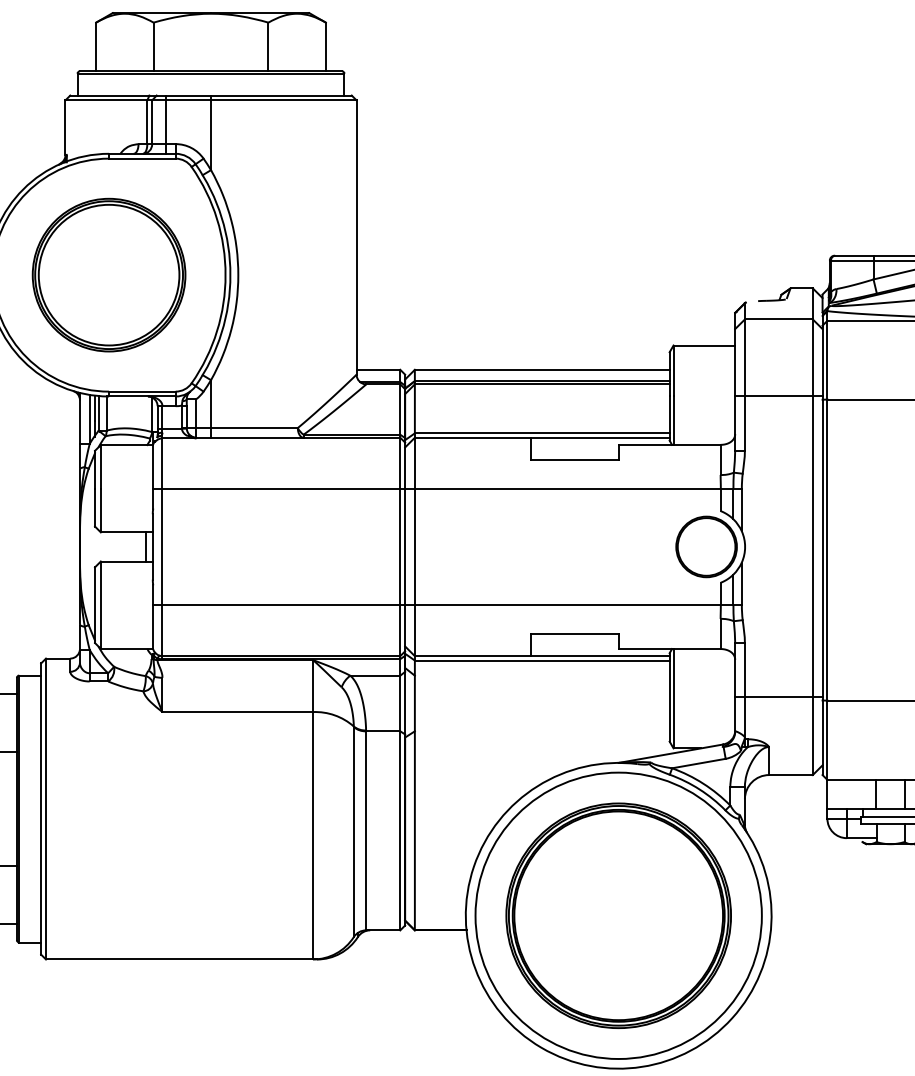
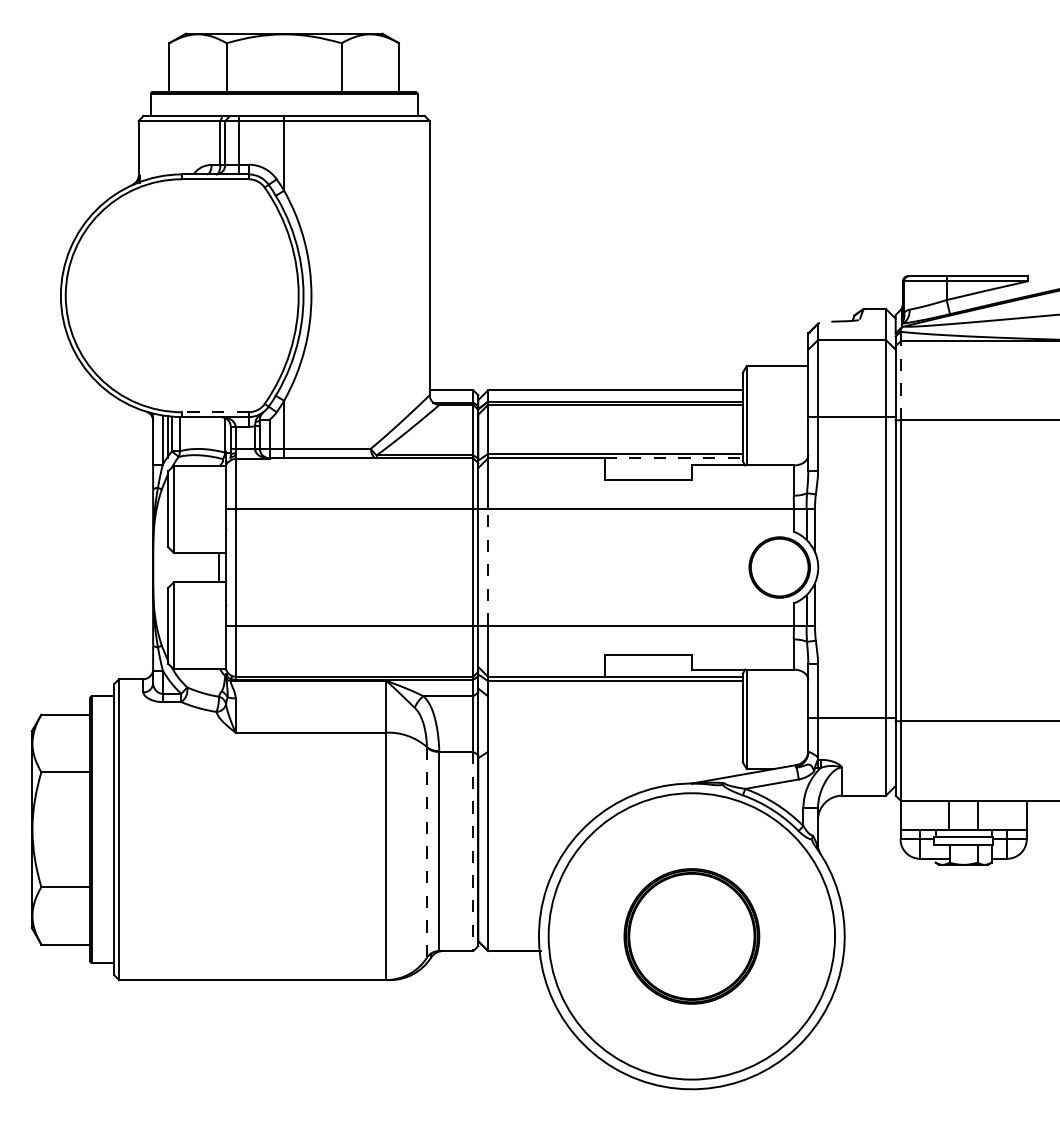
part: (109, 274) -> (182, 295), removed
line: (827, 359) -> (900, 380), solid -> dashed
line: (142, 391) -> (215, 412), solid -> dashed
line: (601, 437) -> (674, 458), solid -> dashed
line: (415, 546) -> (488, 567), solid -> dashed
line: (400, 830) -> (473, 851), solid -> dashed
line: (353, 832) -> (426, 853), solid -> dashed
part: (618, 915) -> (691, 936), size x0.6

